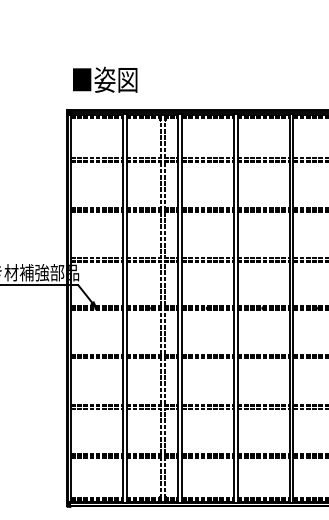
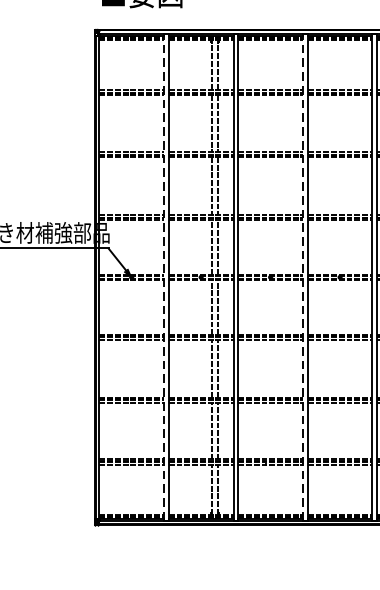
line: (122, 308) -> (163, 277), solid -> dashed
line: (233, 308) -> (302, 277), solid -> dashed

